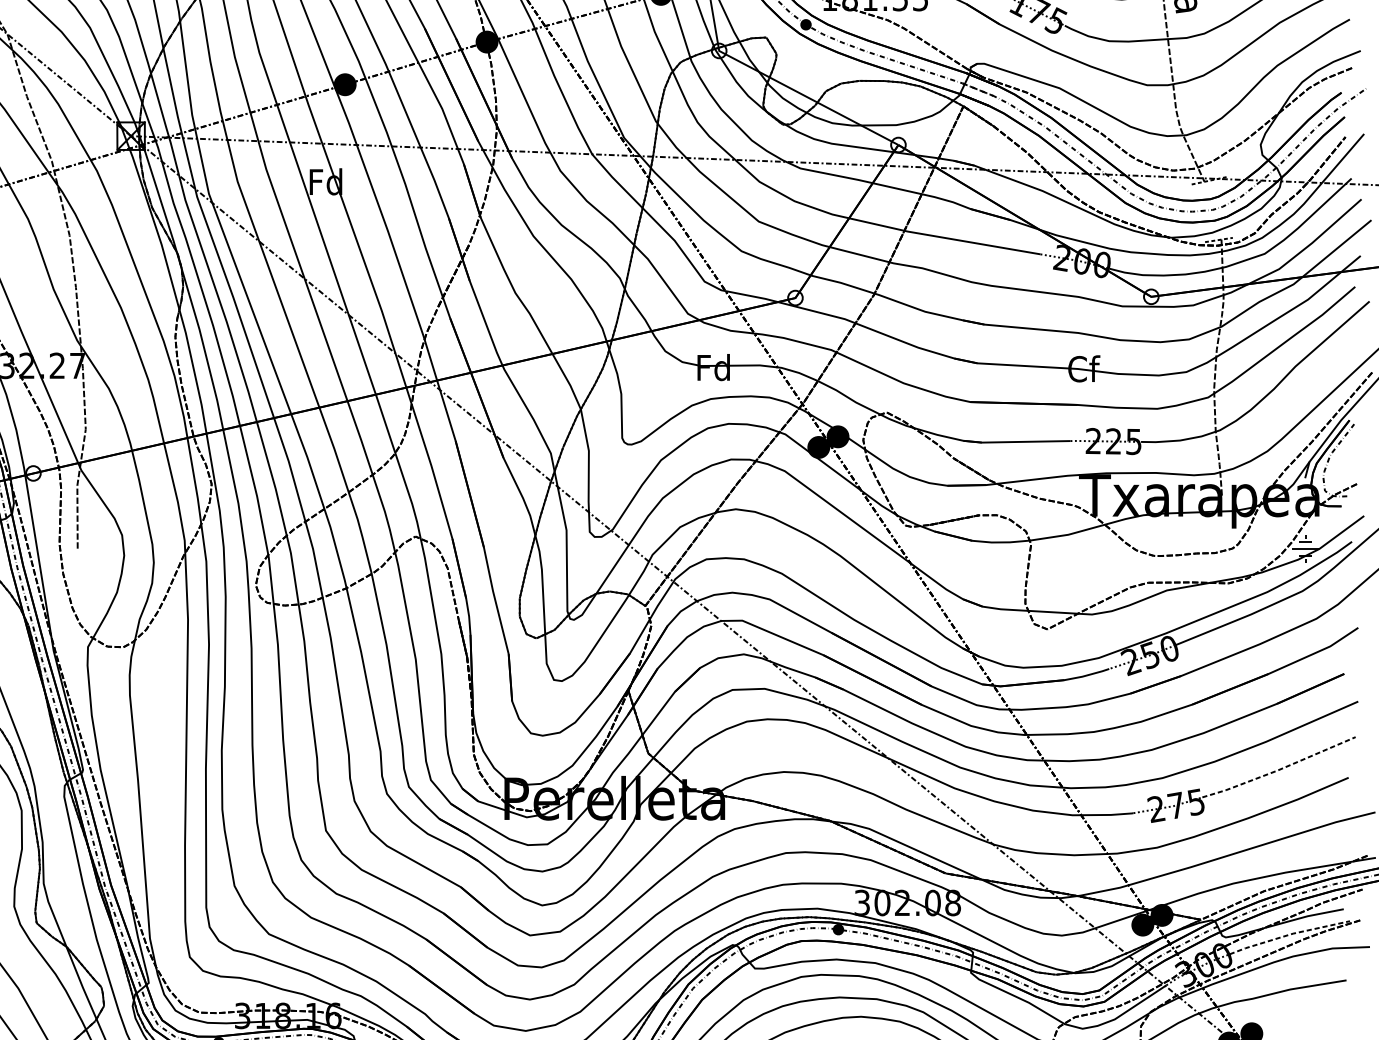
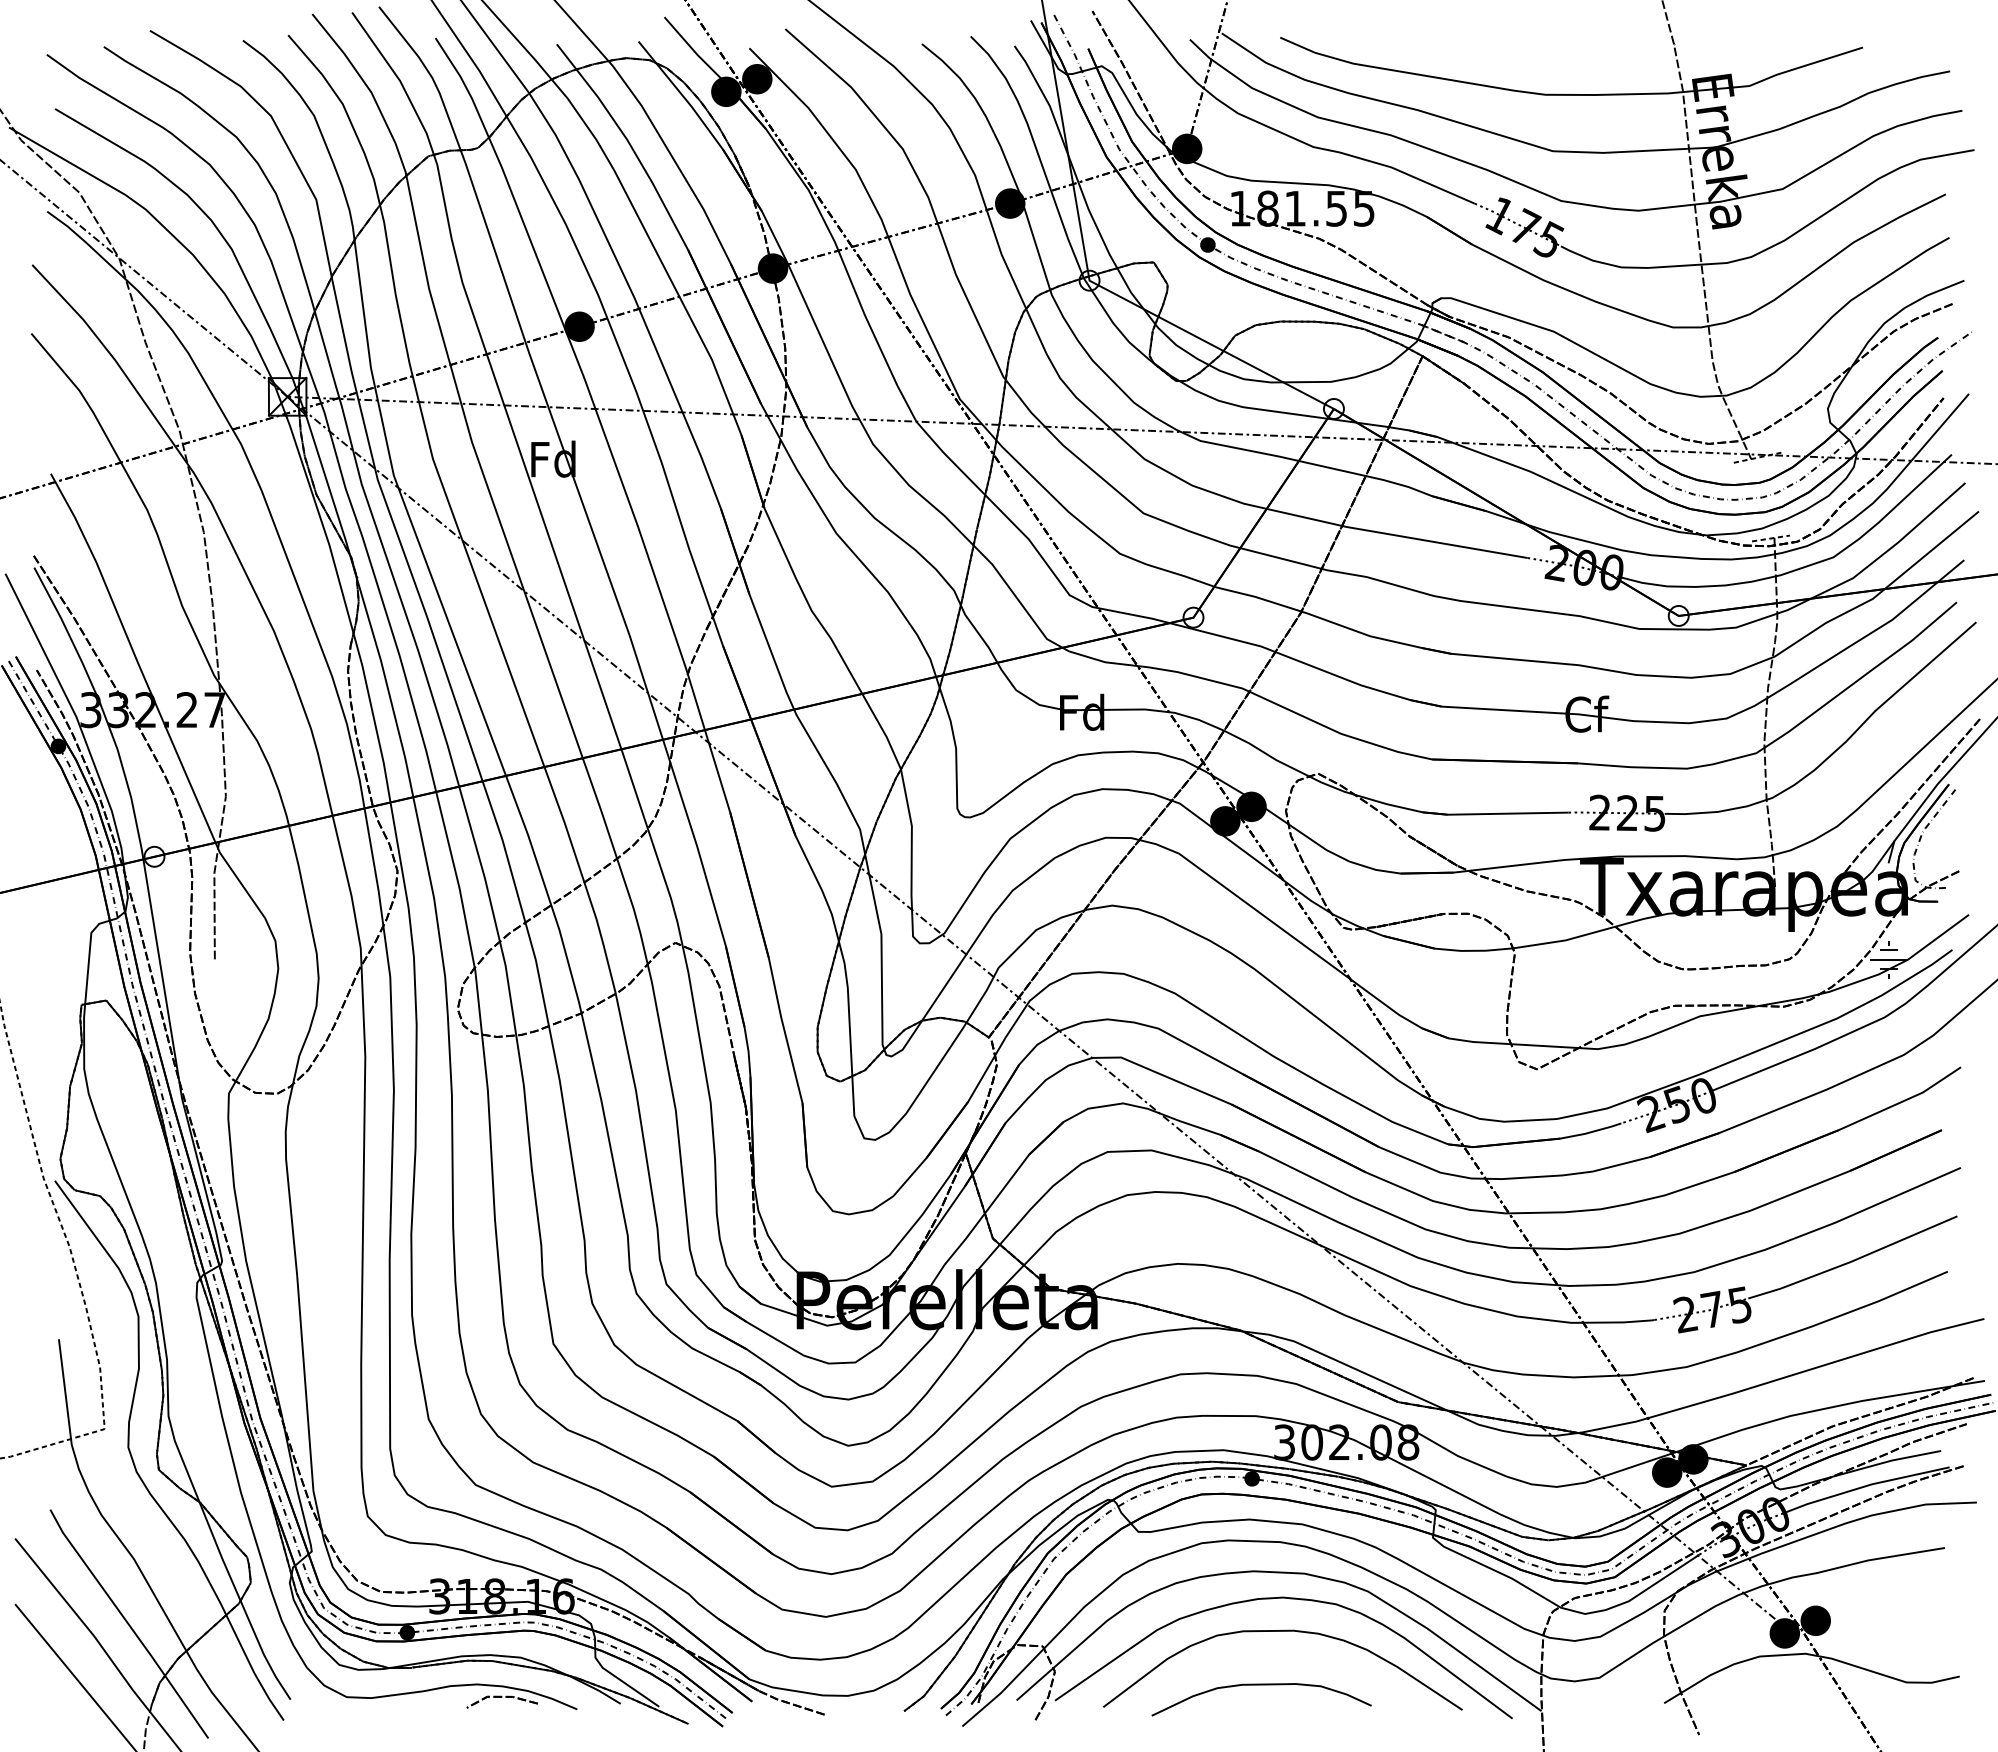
line: (1278, 770) -> (1852, 1261), dashed -> solid
line: (1289, 935) -> (1866, 1486), dashed -> solid

